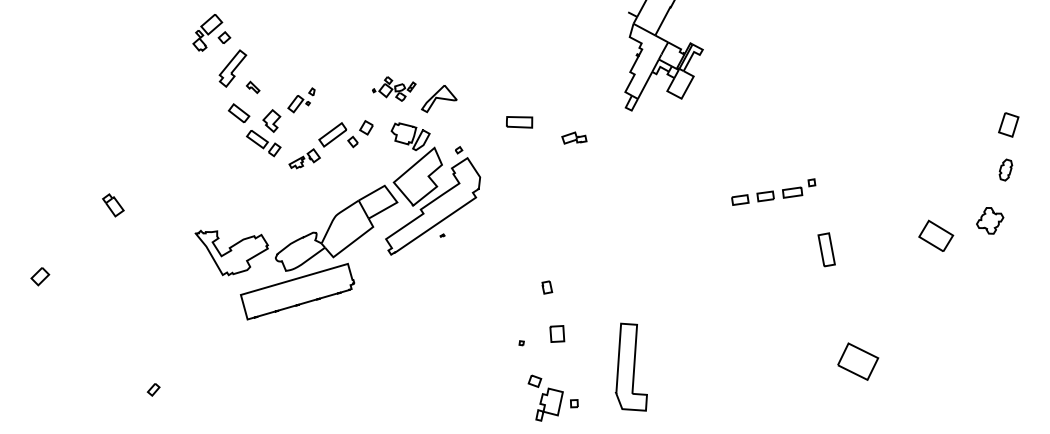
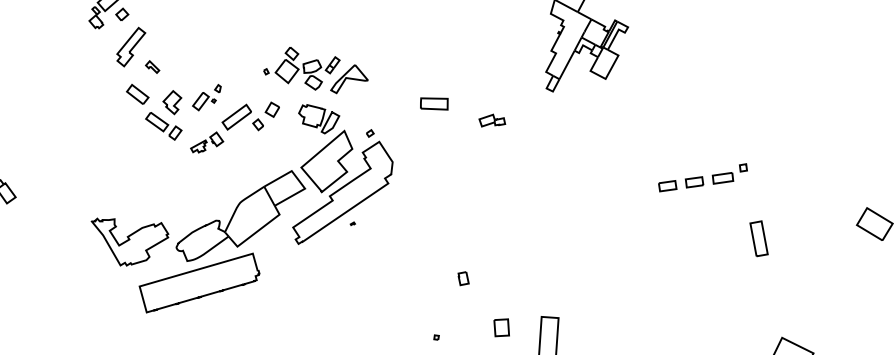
part: (393, 88) -> (301, 68), size x1.67
part: (301, 100) -> (206, 97), moved
part: (557, 333) -> (501, 327), moved

